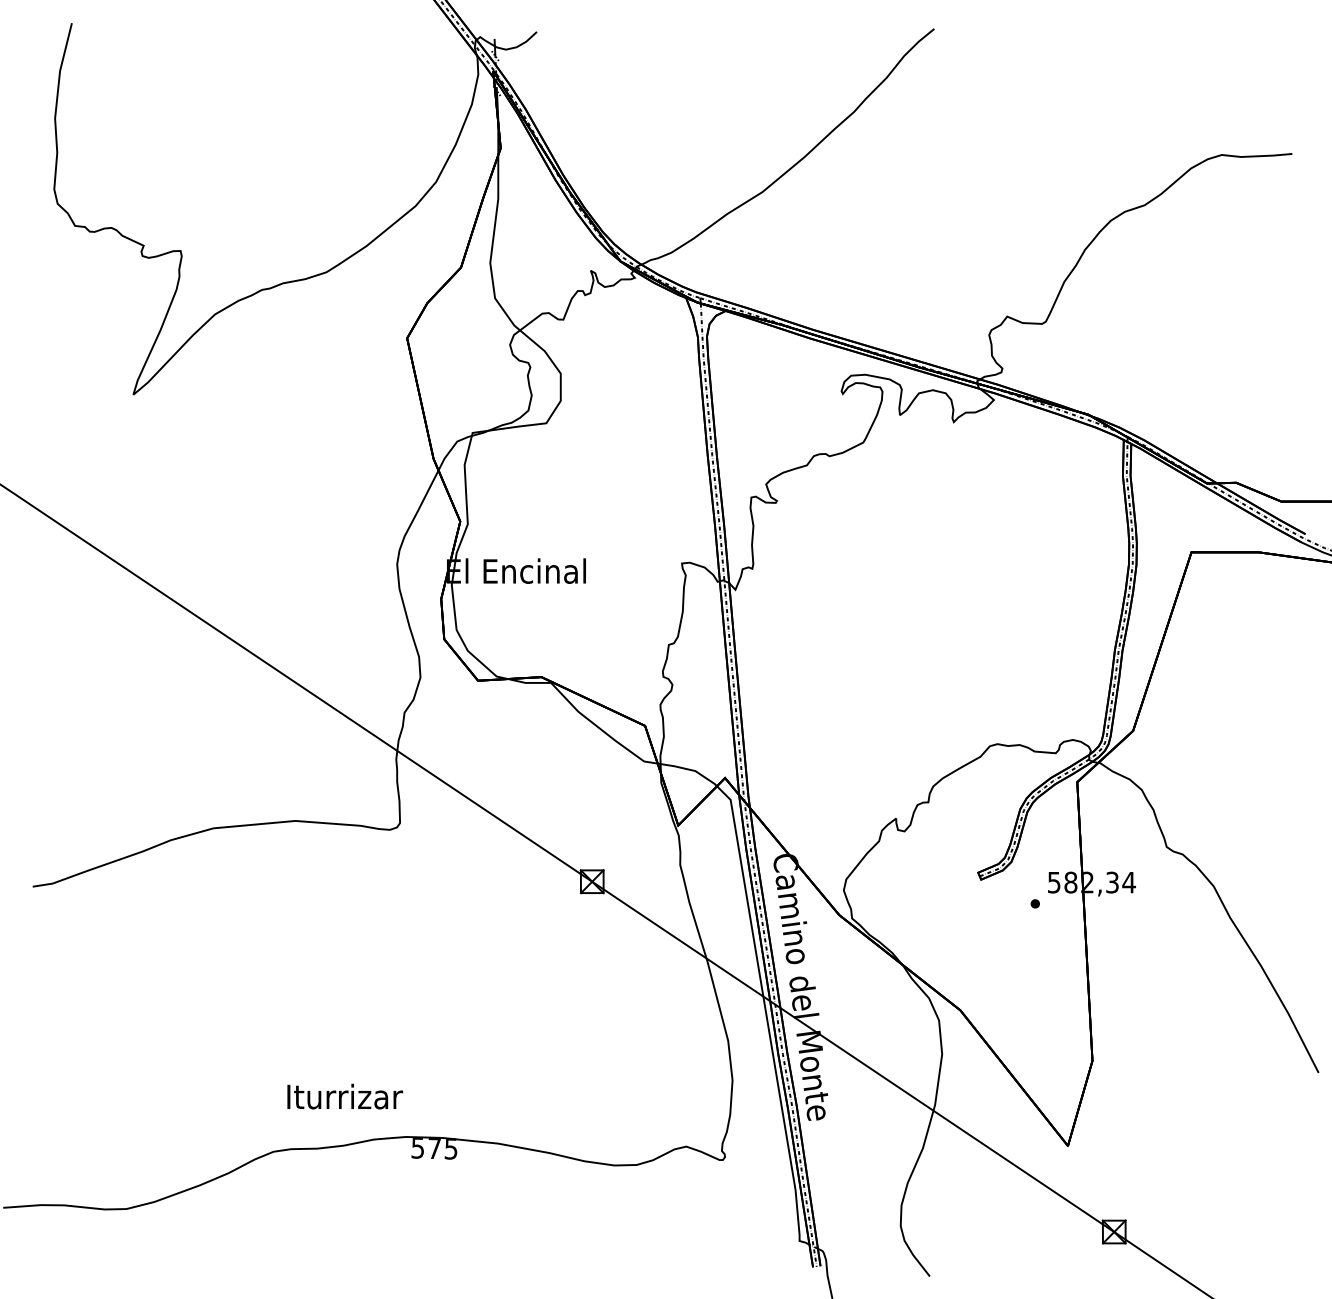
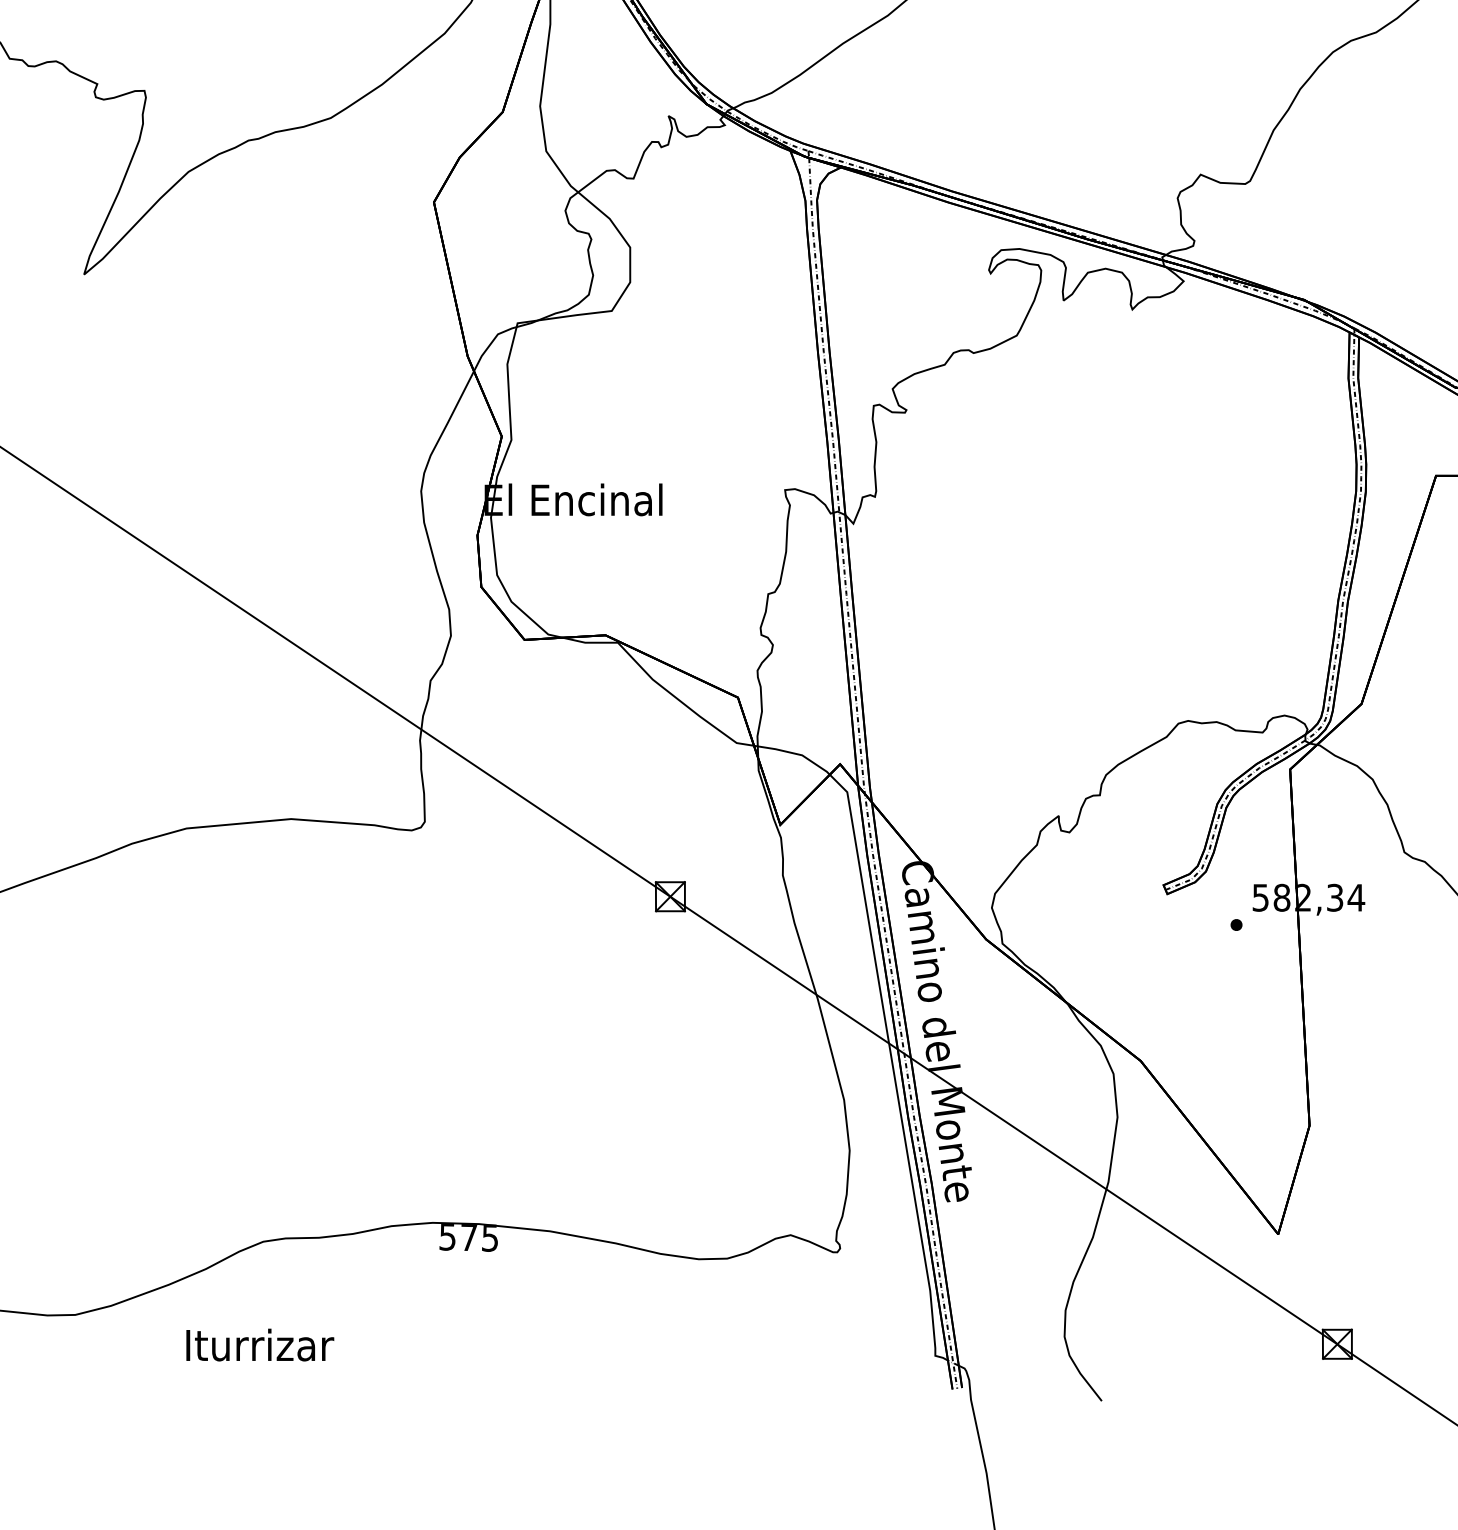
text: (345, 1096) -> (260, 1344), moved

